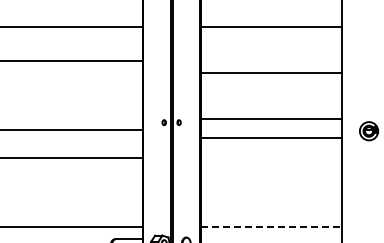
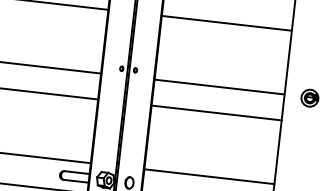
line: (270, 73) -> (226, 23), moved
line: (270, 119) -> (219, 87), moved
line: (270, 138) -> (216, 113), moved
line: (271, 227) -> (209, 176), dashed -> solid

